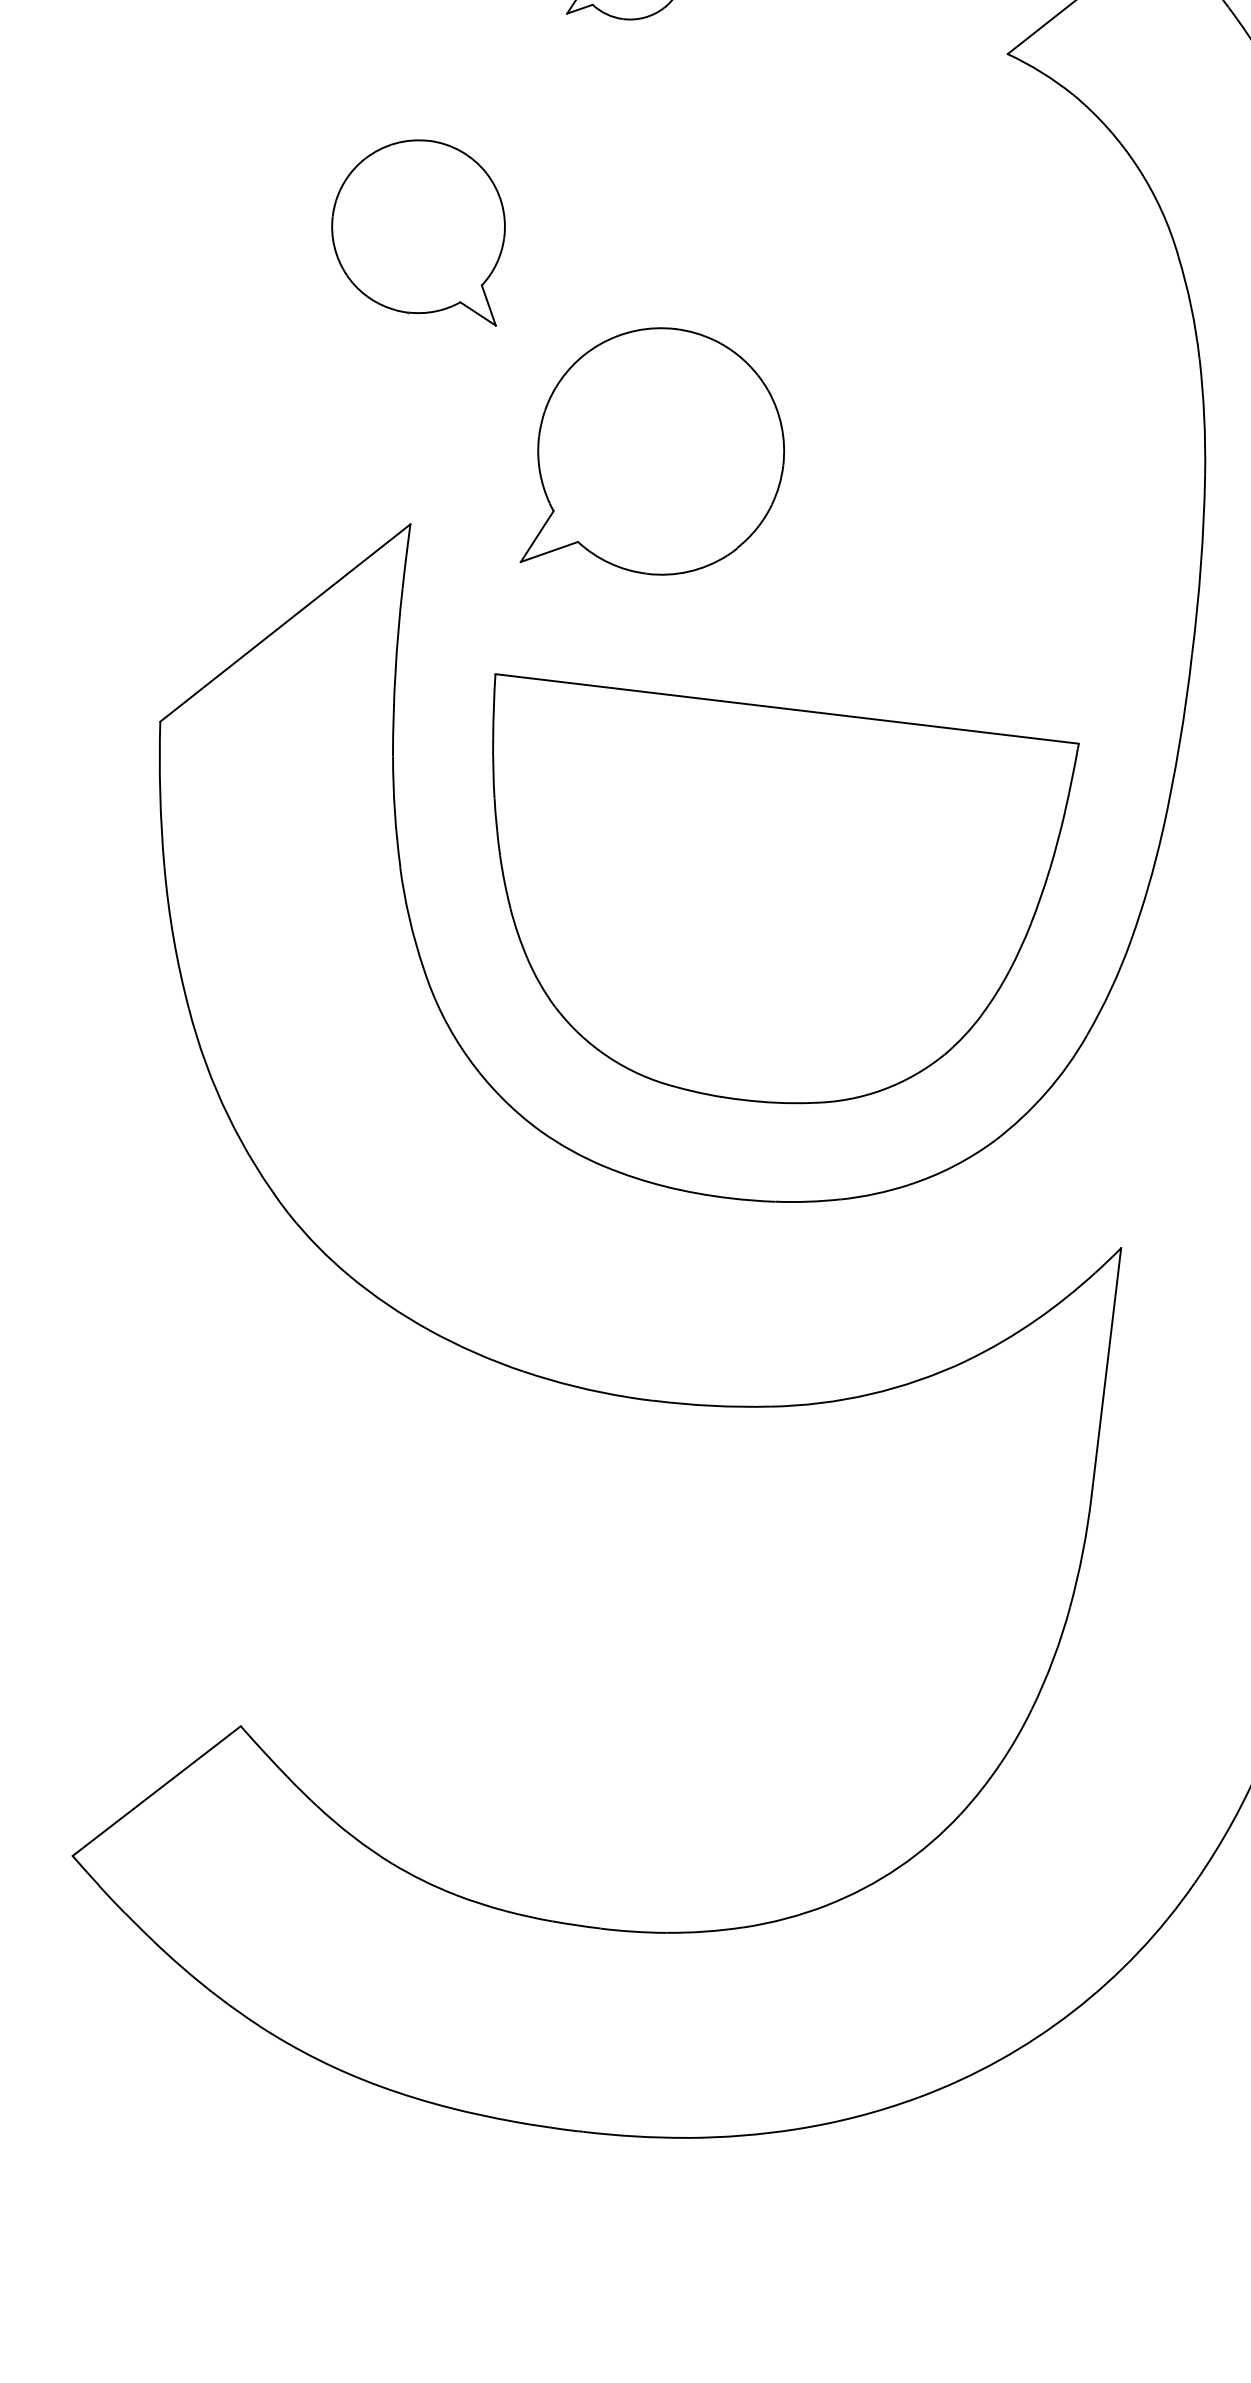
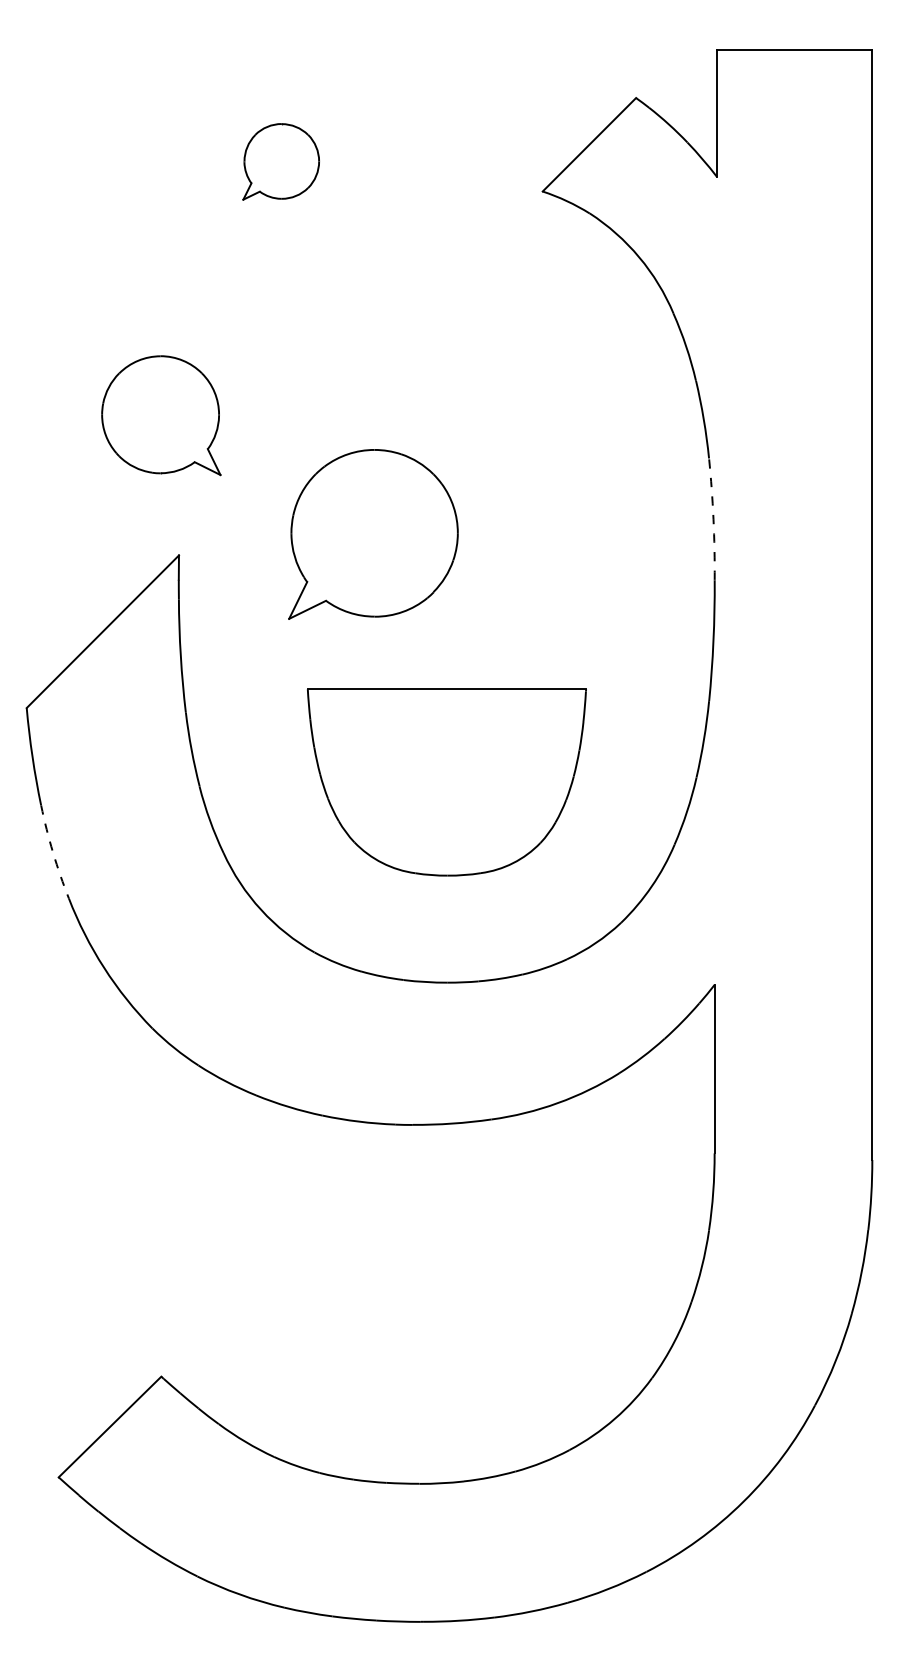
part: (419, 227) -> (161, 415), moved
part: (659, 452) -> (373, 534), moved
arc: (1200, 565) -> (713, 519), solid -> dashed
part: (763, 904) -> (446, 782), size x0.7
arc: (174, 938) -> (53, 852), solid -> dashed

